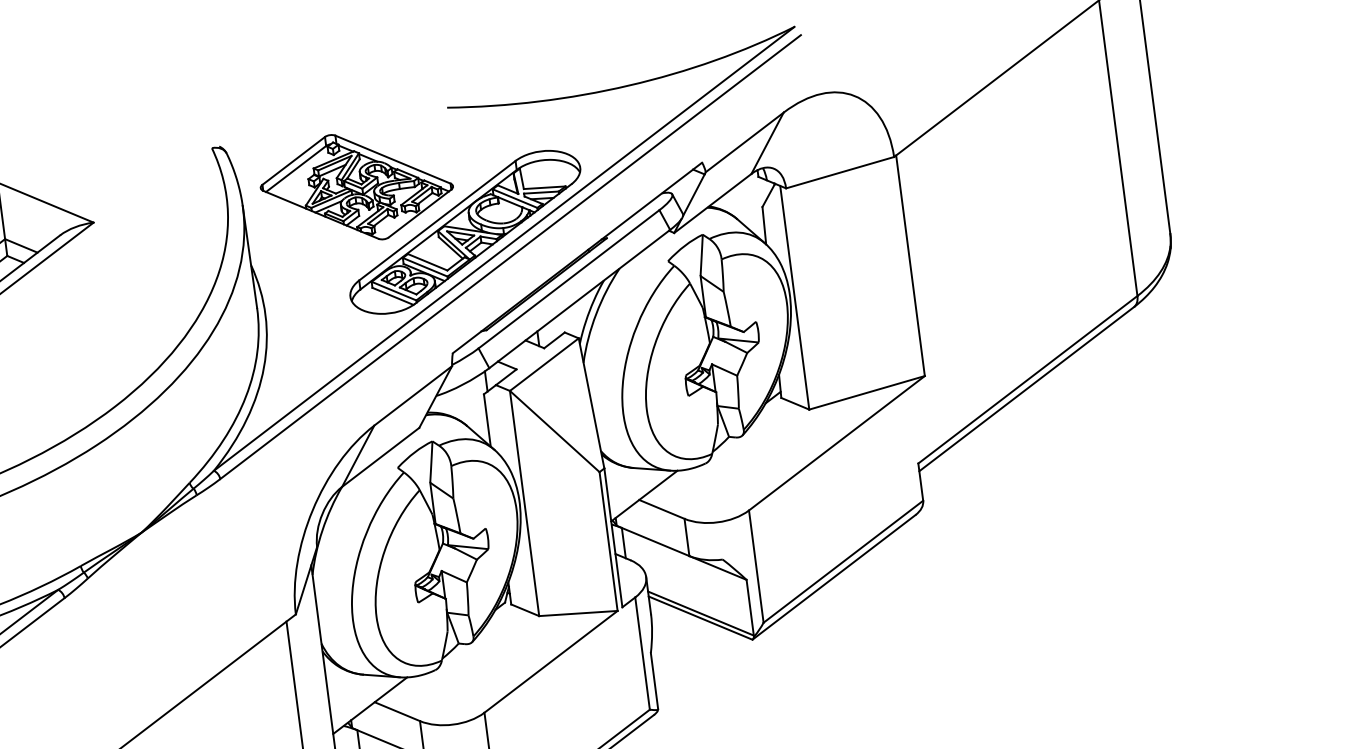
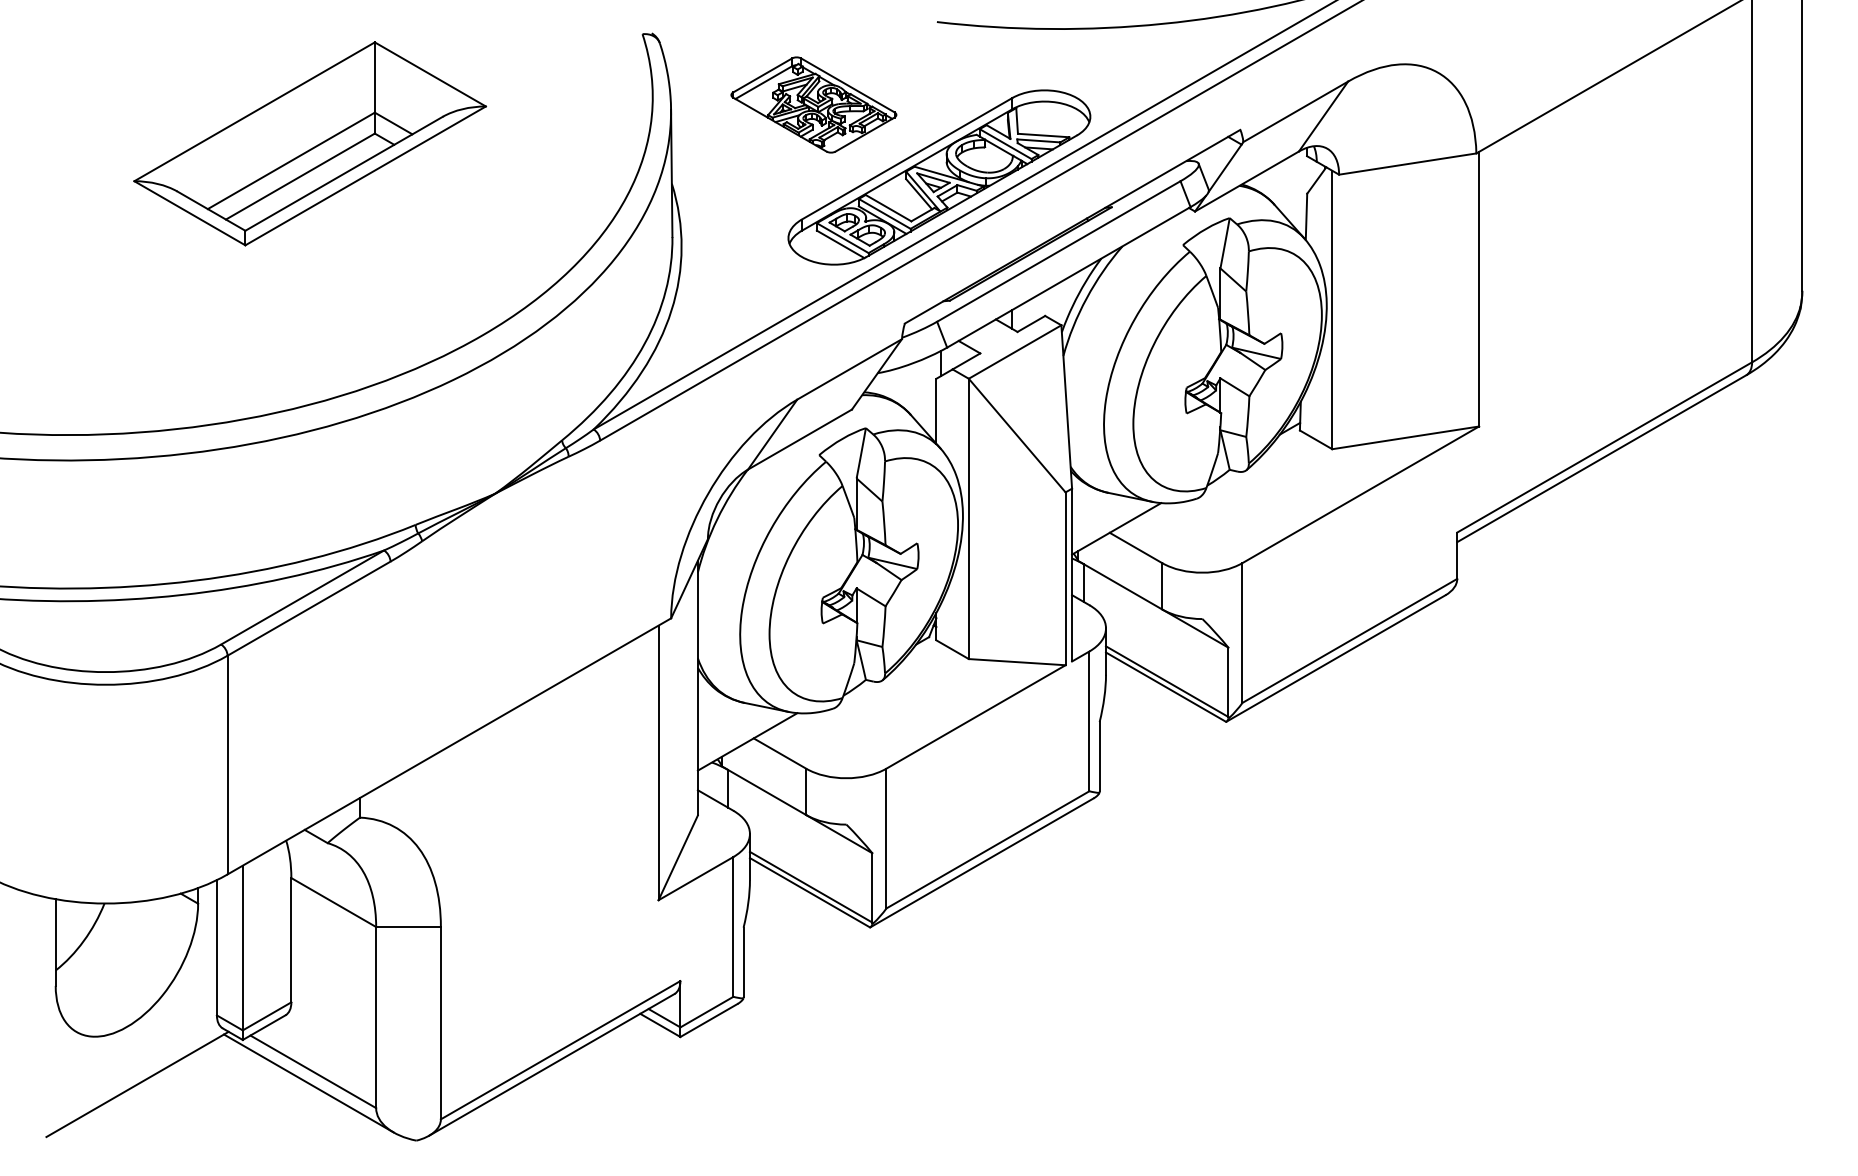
part: (356, 186) -> (813, 104), size x0.7

